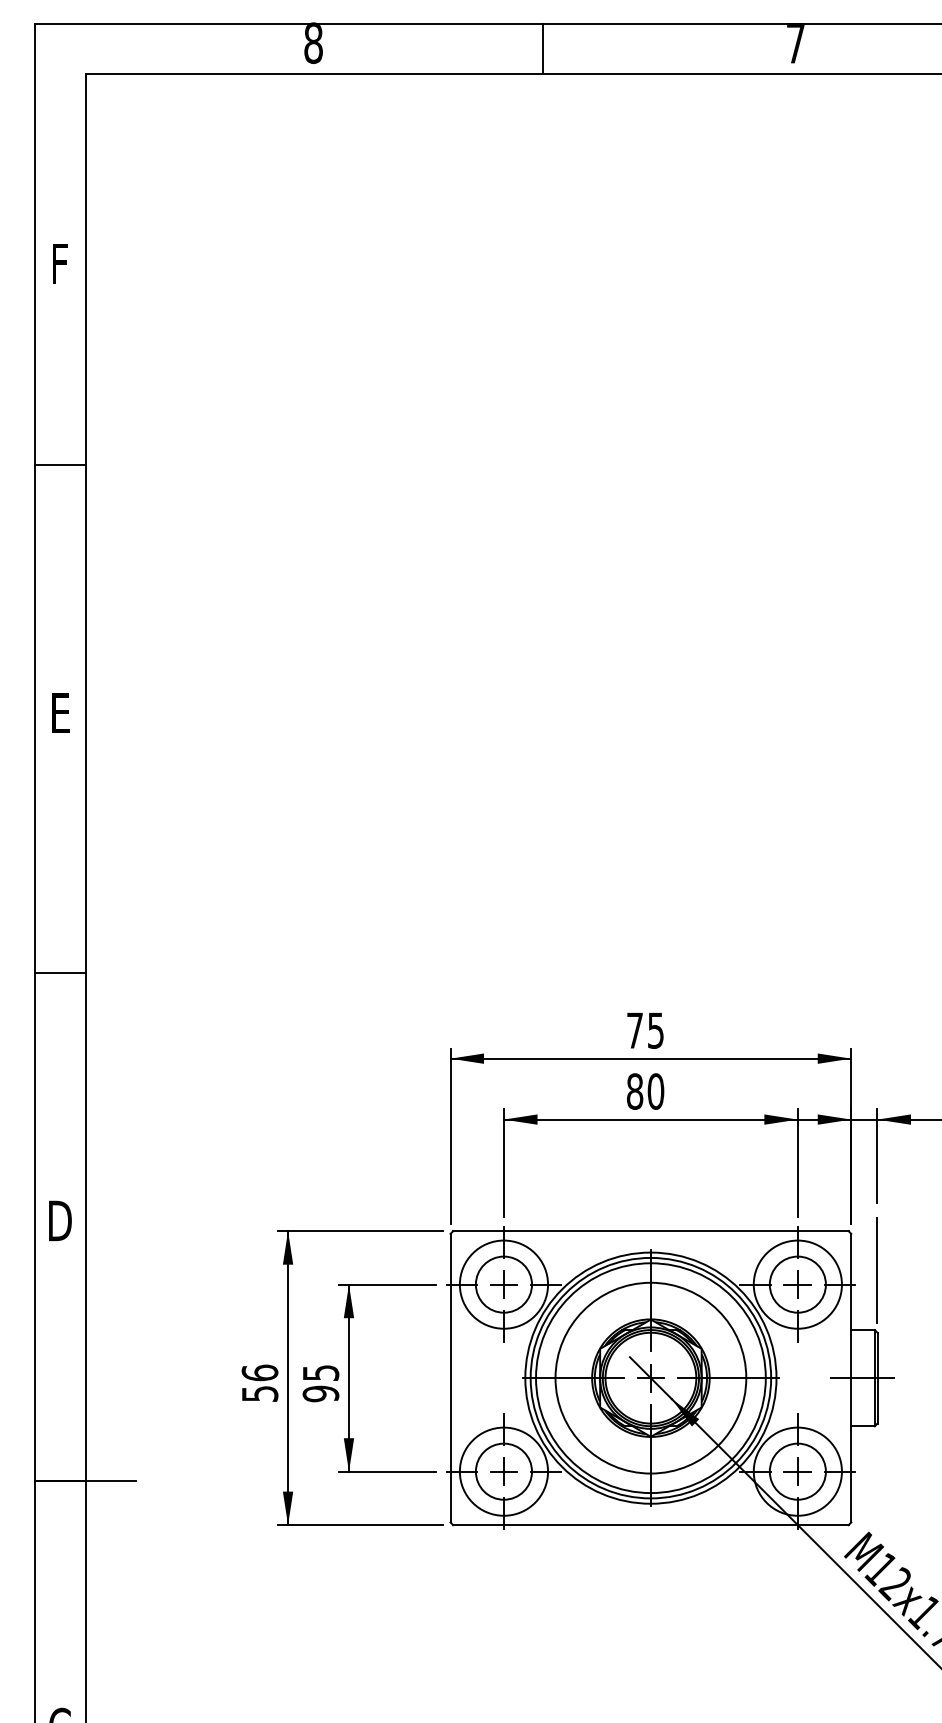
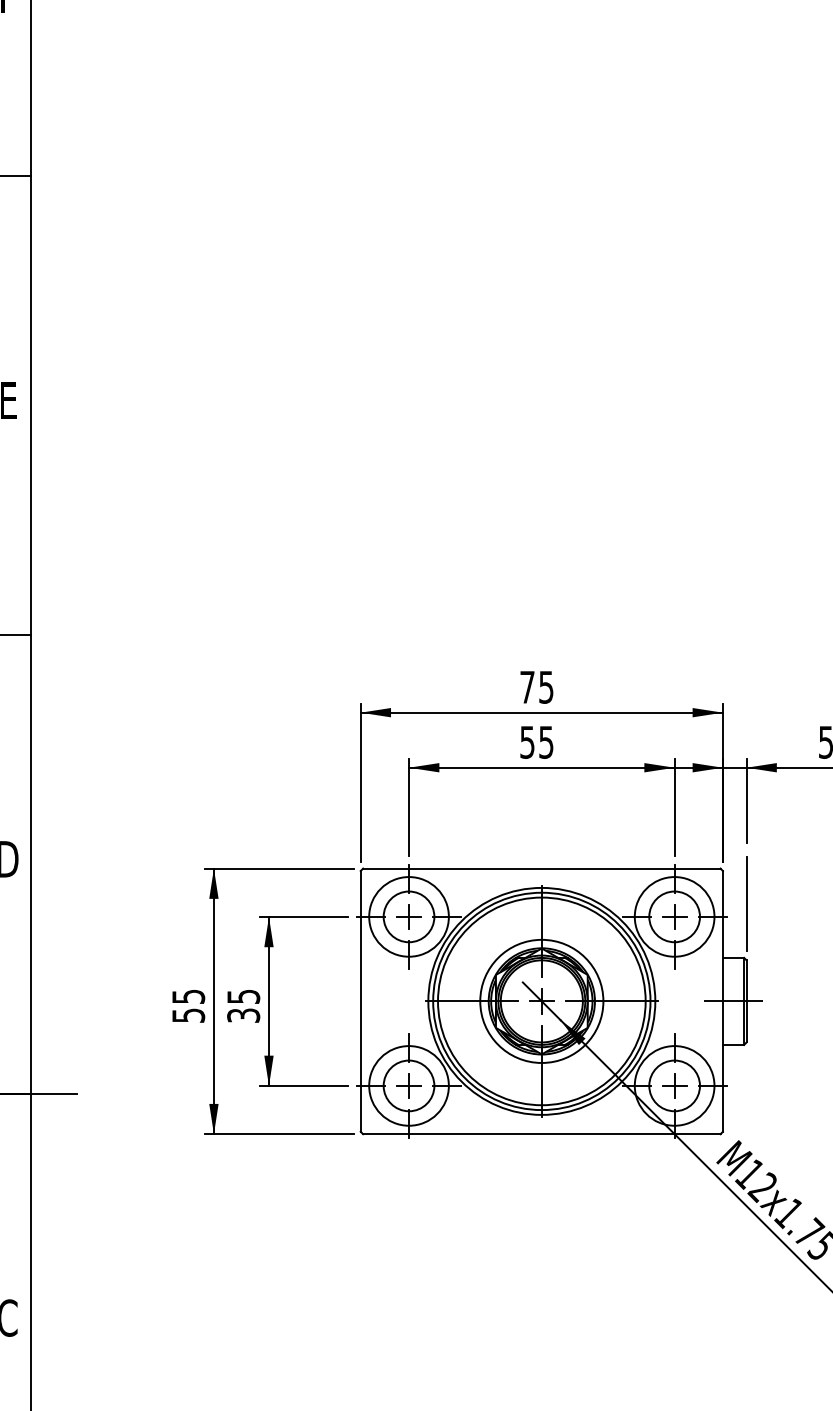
text: (645, 1091) -> (536, 742), 80 -> 55
text: (259, 1372) -> (188, 996), 56 -> 55
circle: (650, 1378) -> (541, 1001), size x0.71
text: (320, 1393) -> (243, 1015), 95 -> 35

